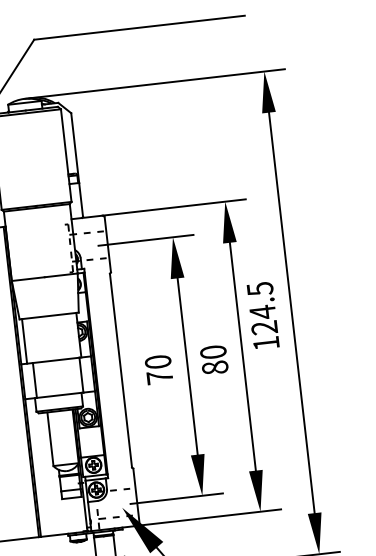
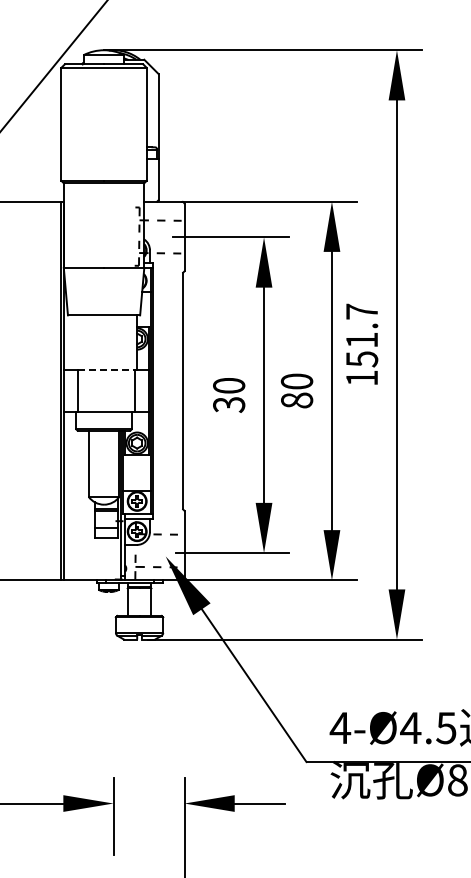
text: (261, 308) -> (361, 335), 124.5 -> 151.7
line: (24, 341) -> (70, 342), removed
line: (56, 360) -> (106, 369), solid -> dashed
text: (160, 377) -> (229, 404), 70 -> 30

